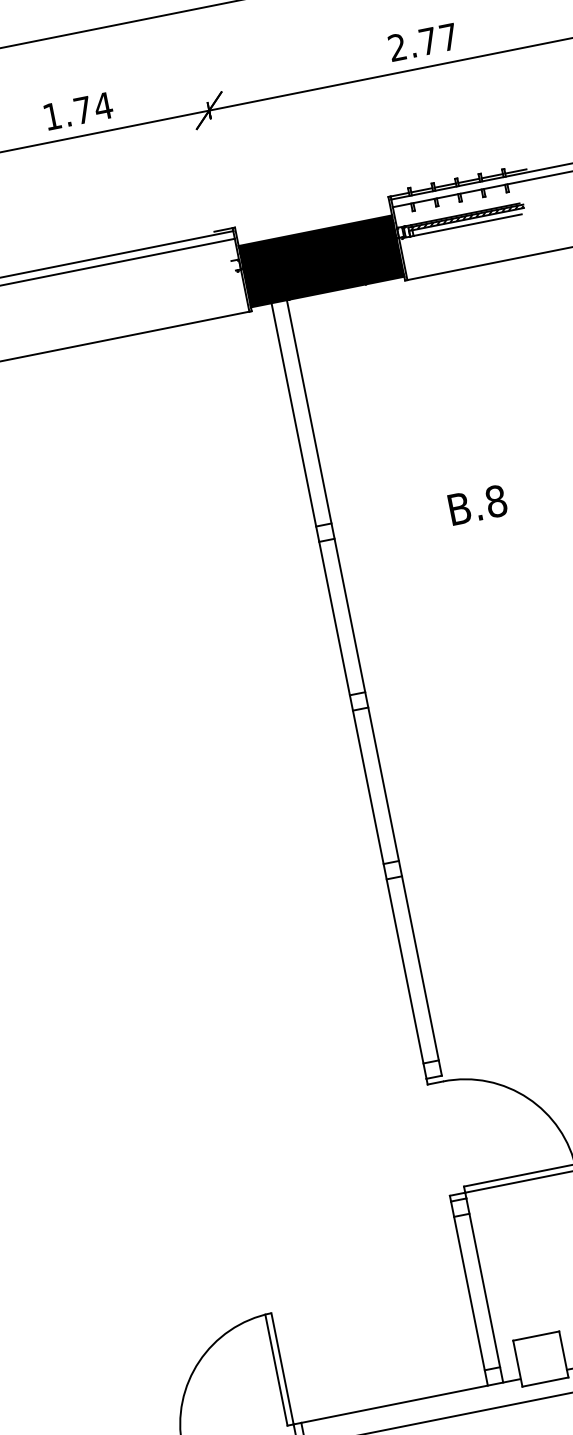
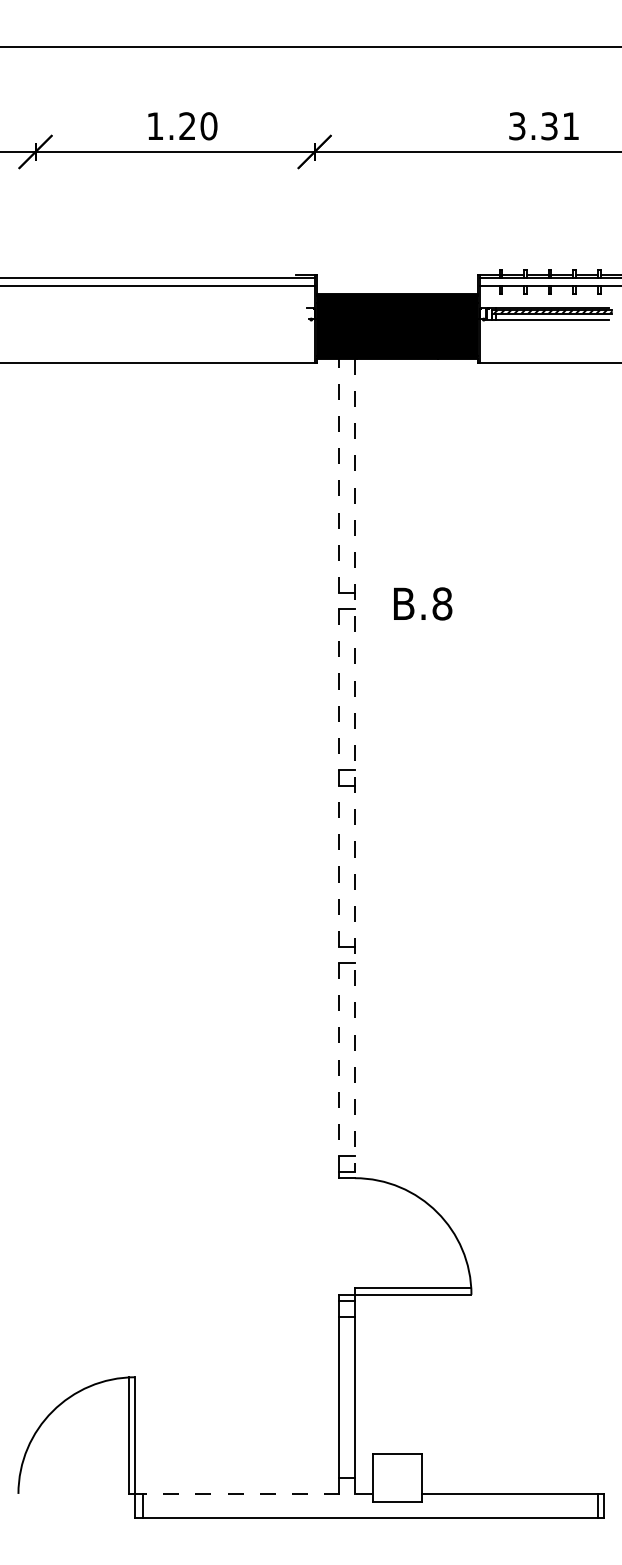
text: (422, 42) -> (543, 126), 2.77 -> 3.31
text: (93, 108) -> (198, 126), 1.74 -> 1.20
text: (478, 504) -> (423, 603), moved
line: (364, 688) -> (354, 765), solid -> dashed
line: (348, 691) -> (338, 765), solid -> dashed
line: (410, 1400) -> (257, 1493), solid -> dashed

